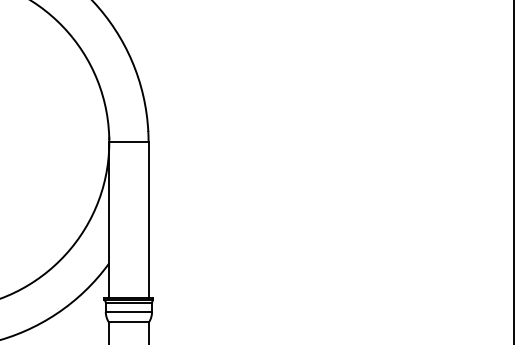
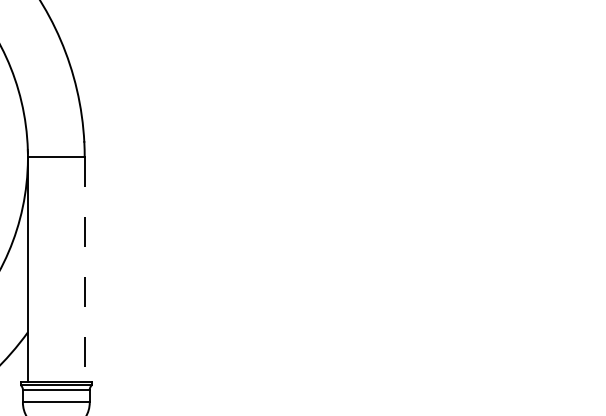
line: (148, 219) -> (84, 269), solid -> dashed

